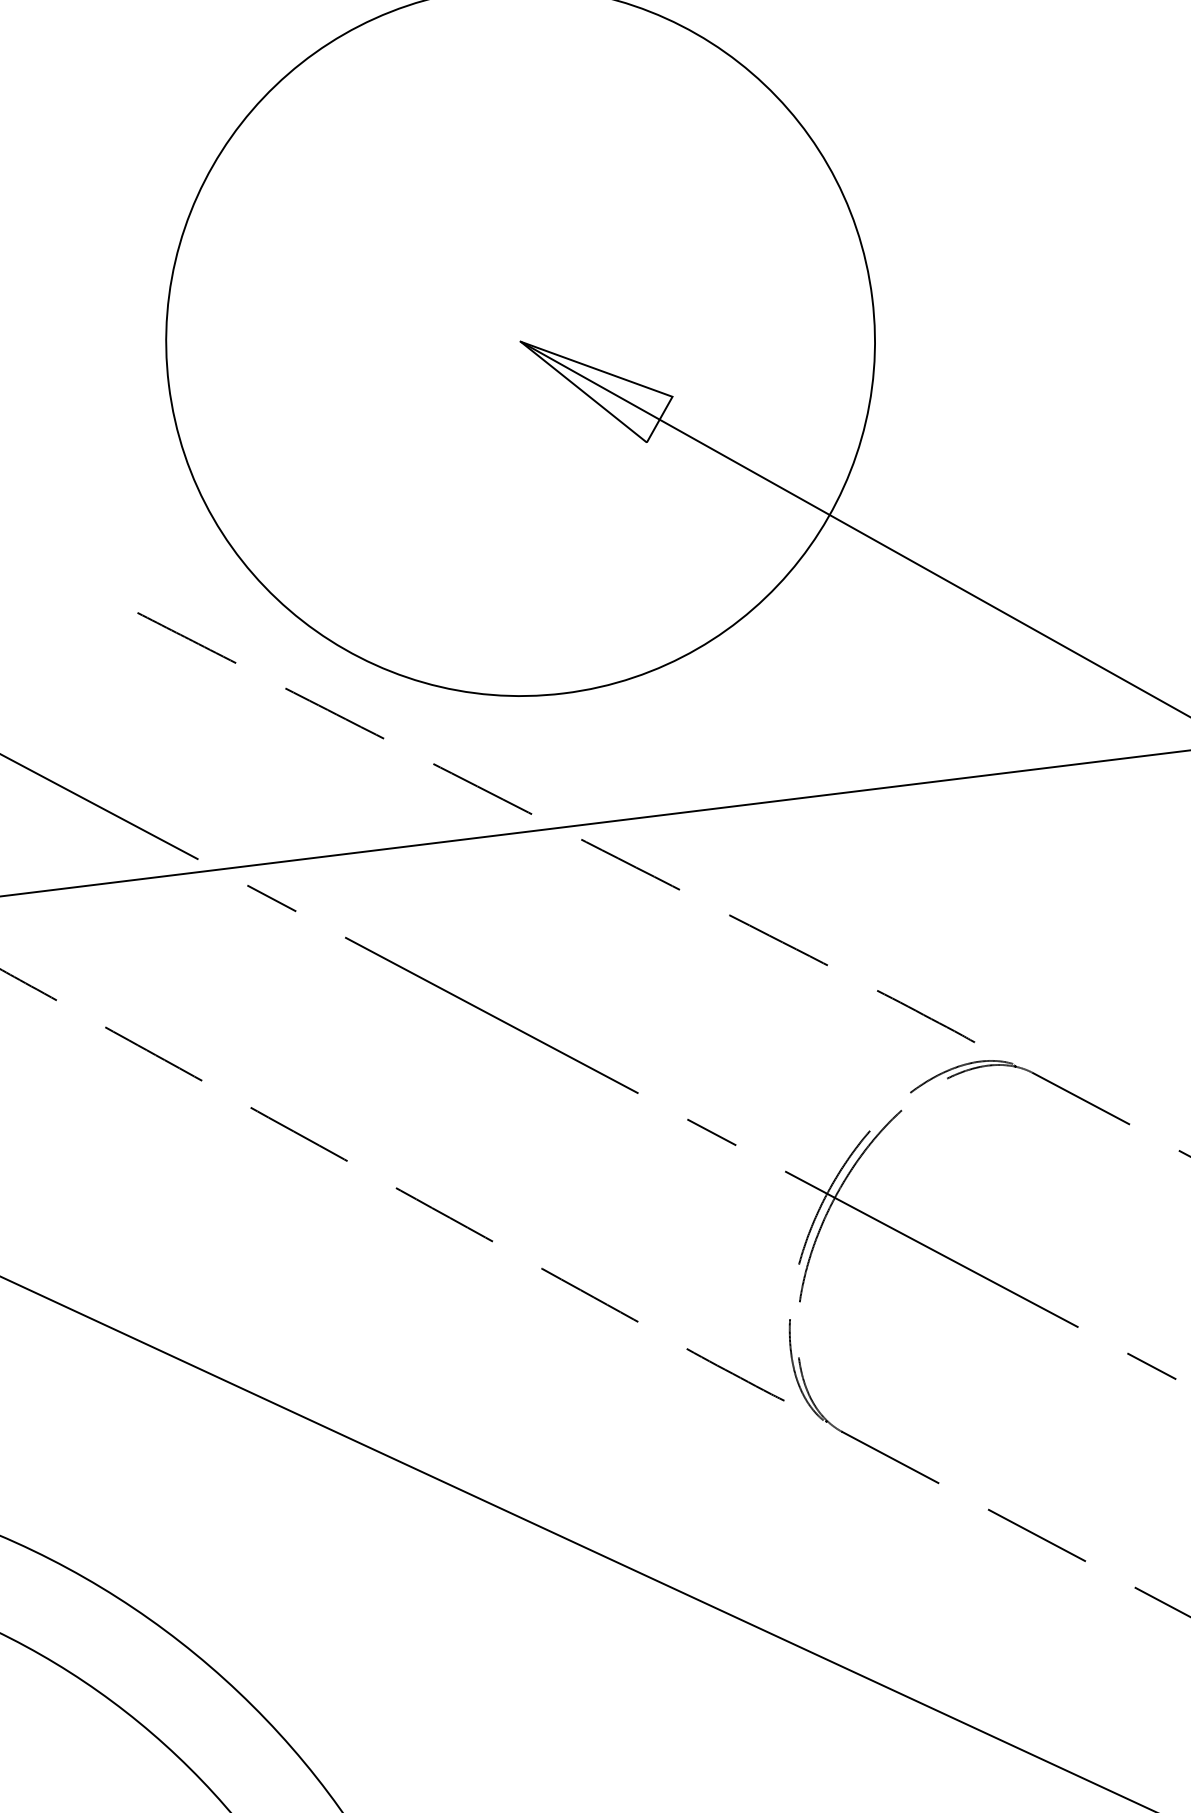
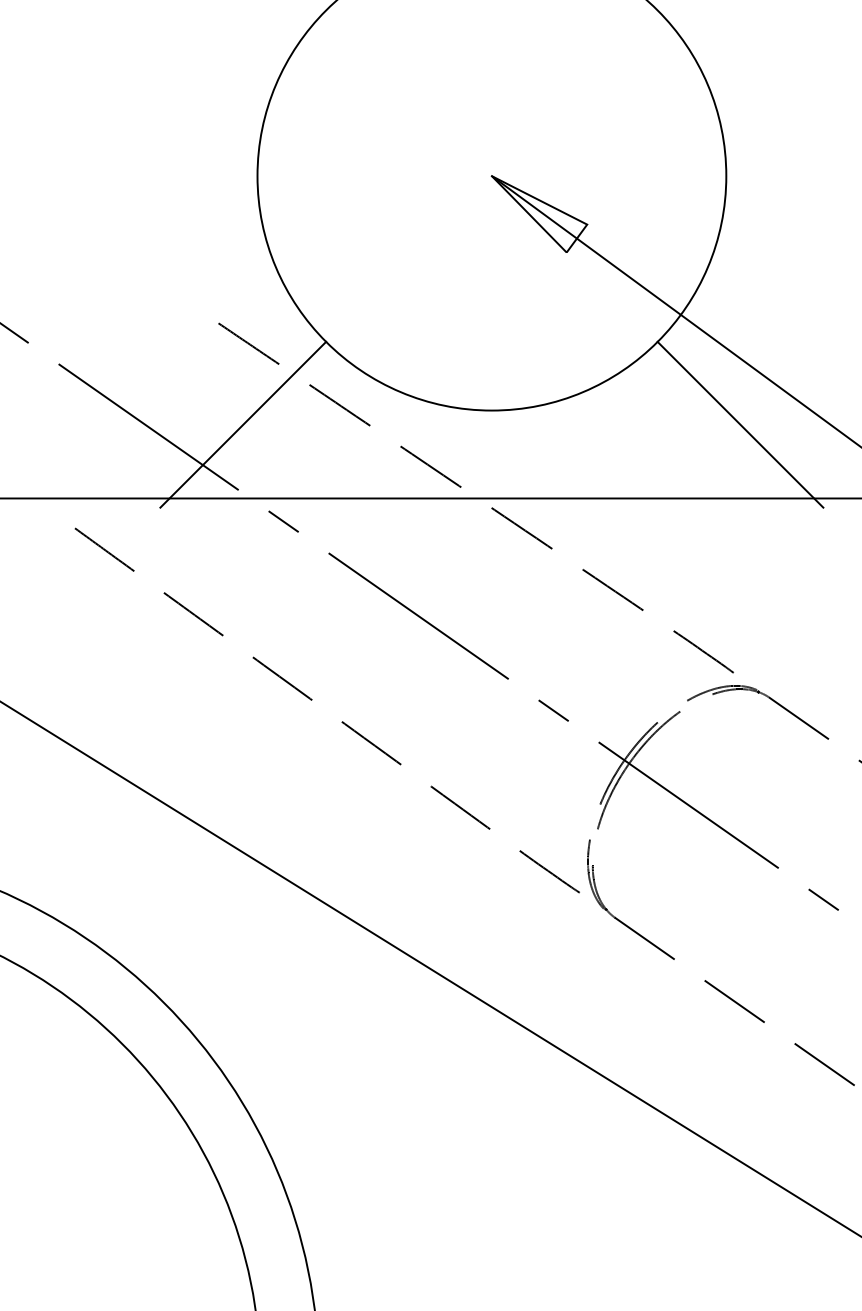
line: (939, 668) -> (740, 424), added
line: (193, 760) -> (243, 424), added

